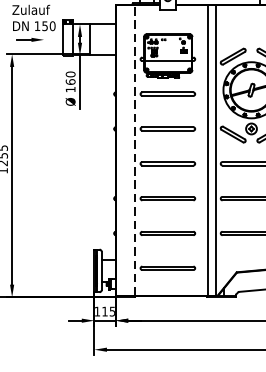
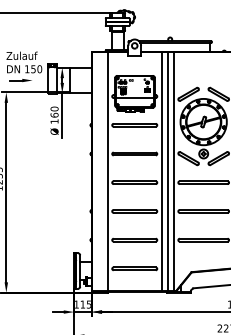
line: (134, 150) -> (107, 171), dashed -> solid
line: (200, 150) -> (161, 171), added

